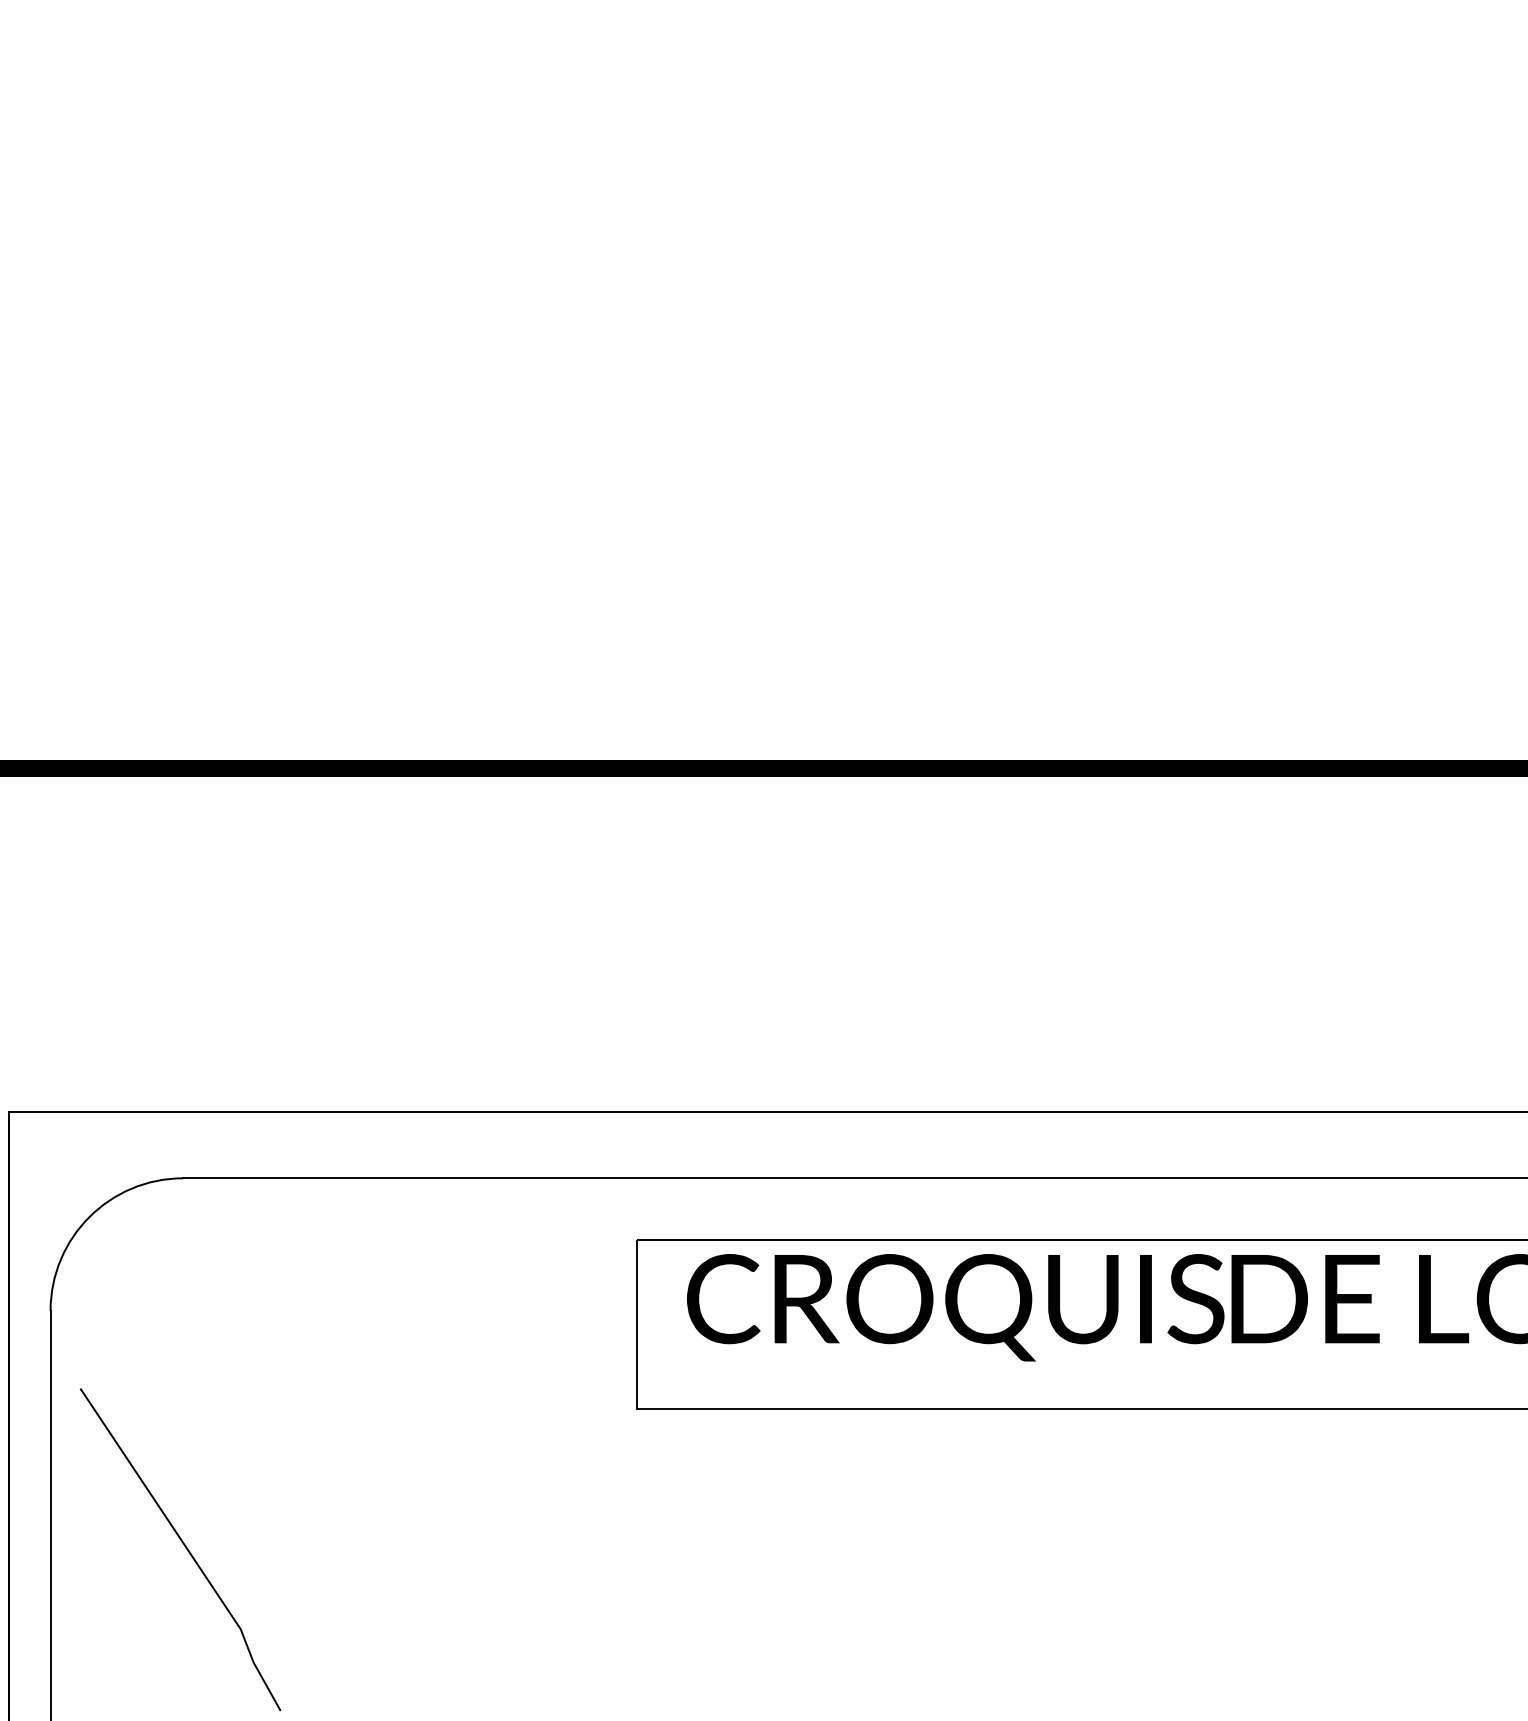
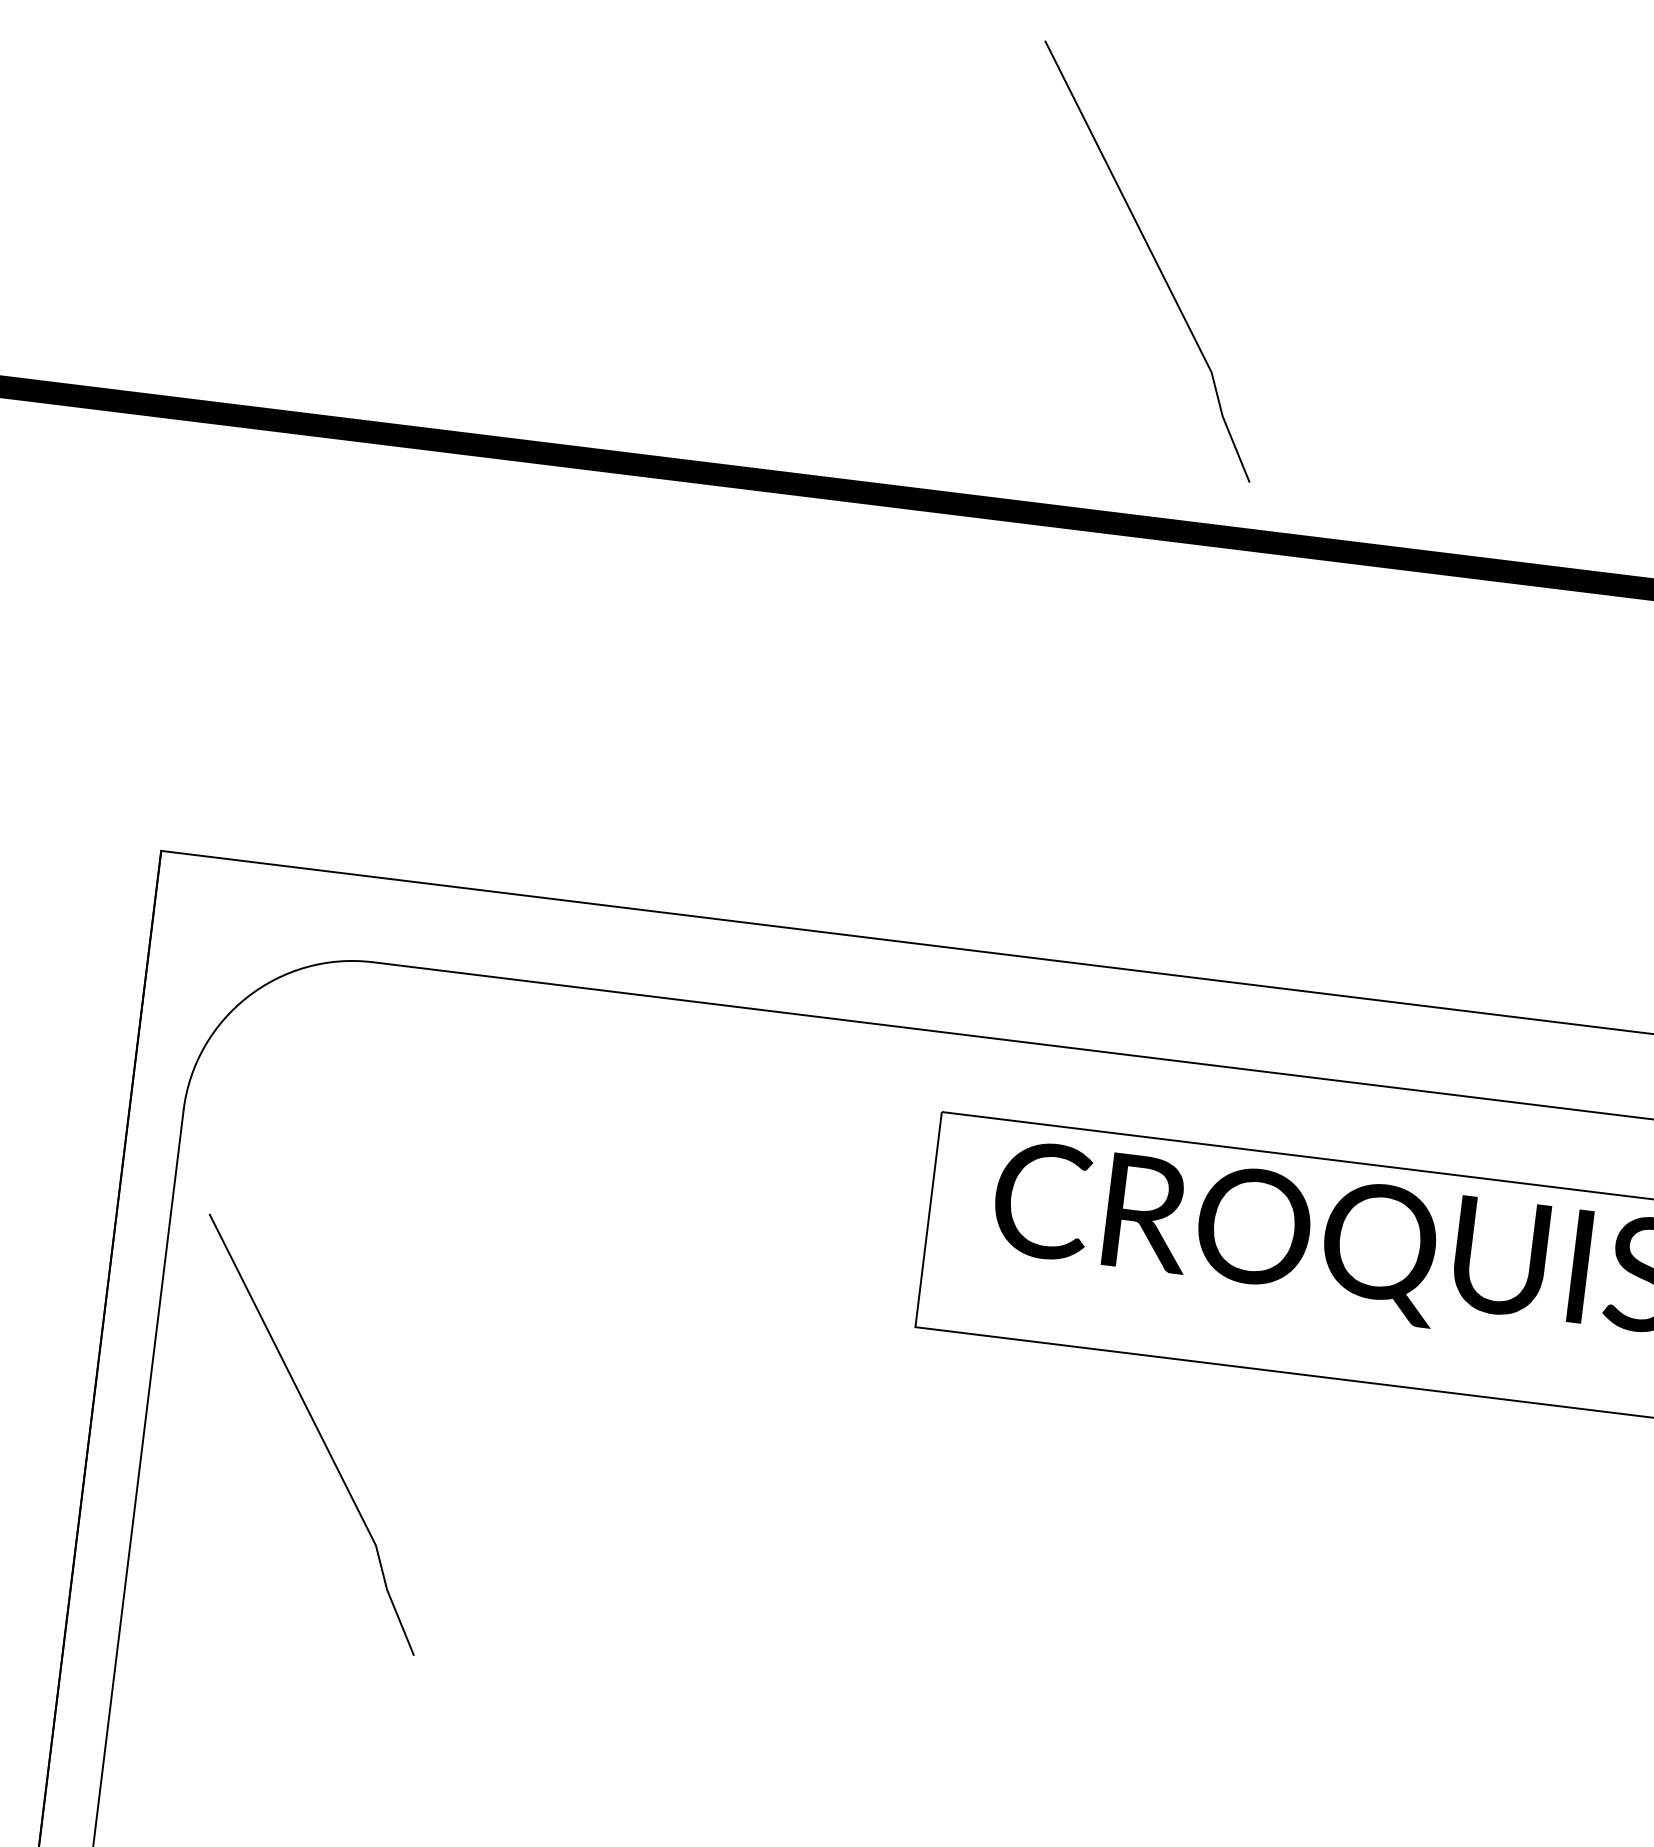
line: (718, 558) -> (1151, 256), added

